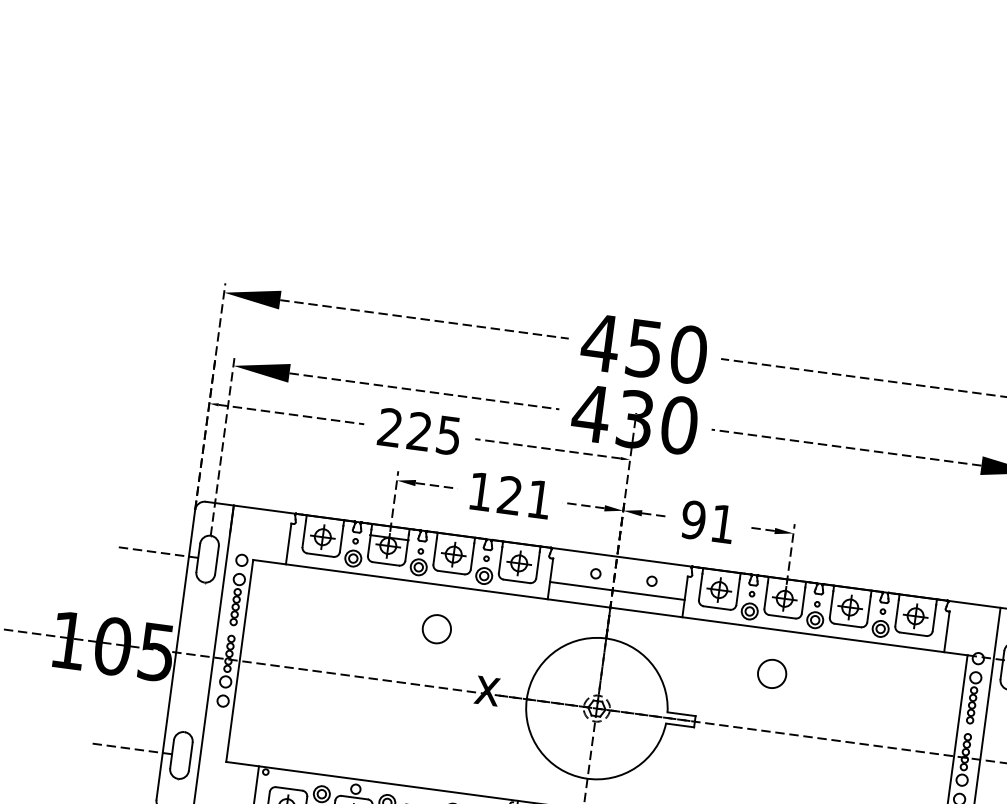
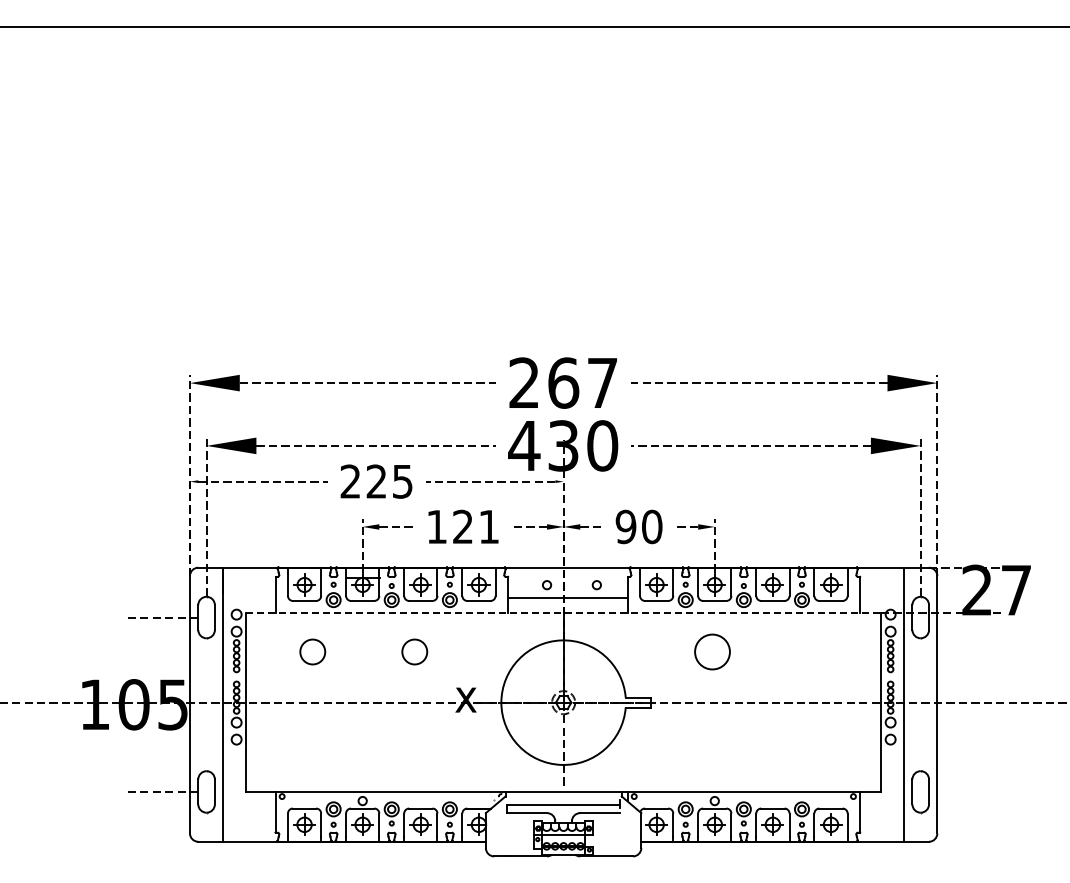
text: (644, 348) -> (563, 382), 450 -> 267
text: (723, 523) -> (652, 526), 91 -> 90
line: (611, 607) -> (564, 612), solid -> dashed
circle: (321, 613) -> (312, 651), added
circle: (772, 673) -> (712, 651), size x1.4

